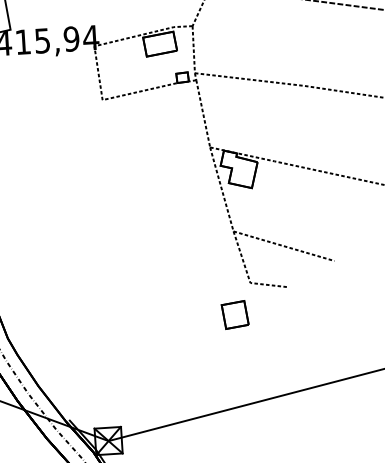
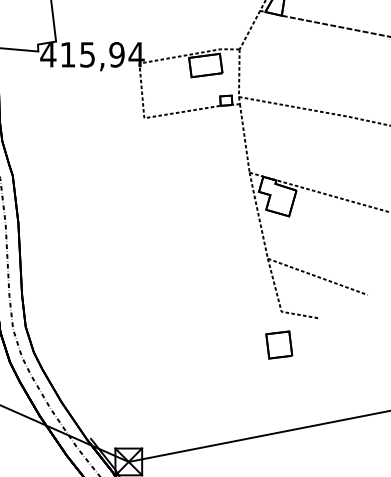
part: (235, 314) -> (279, 344), moved

